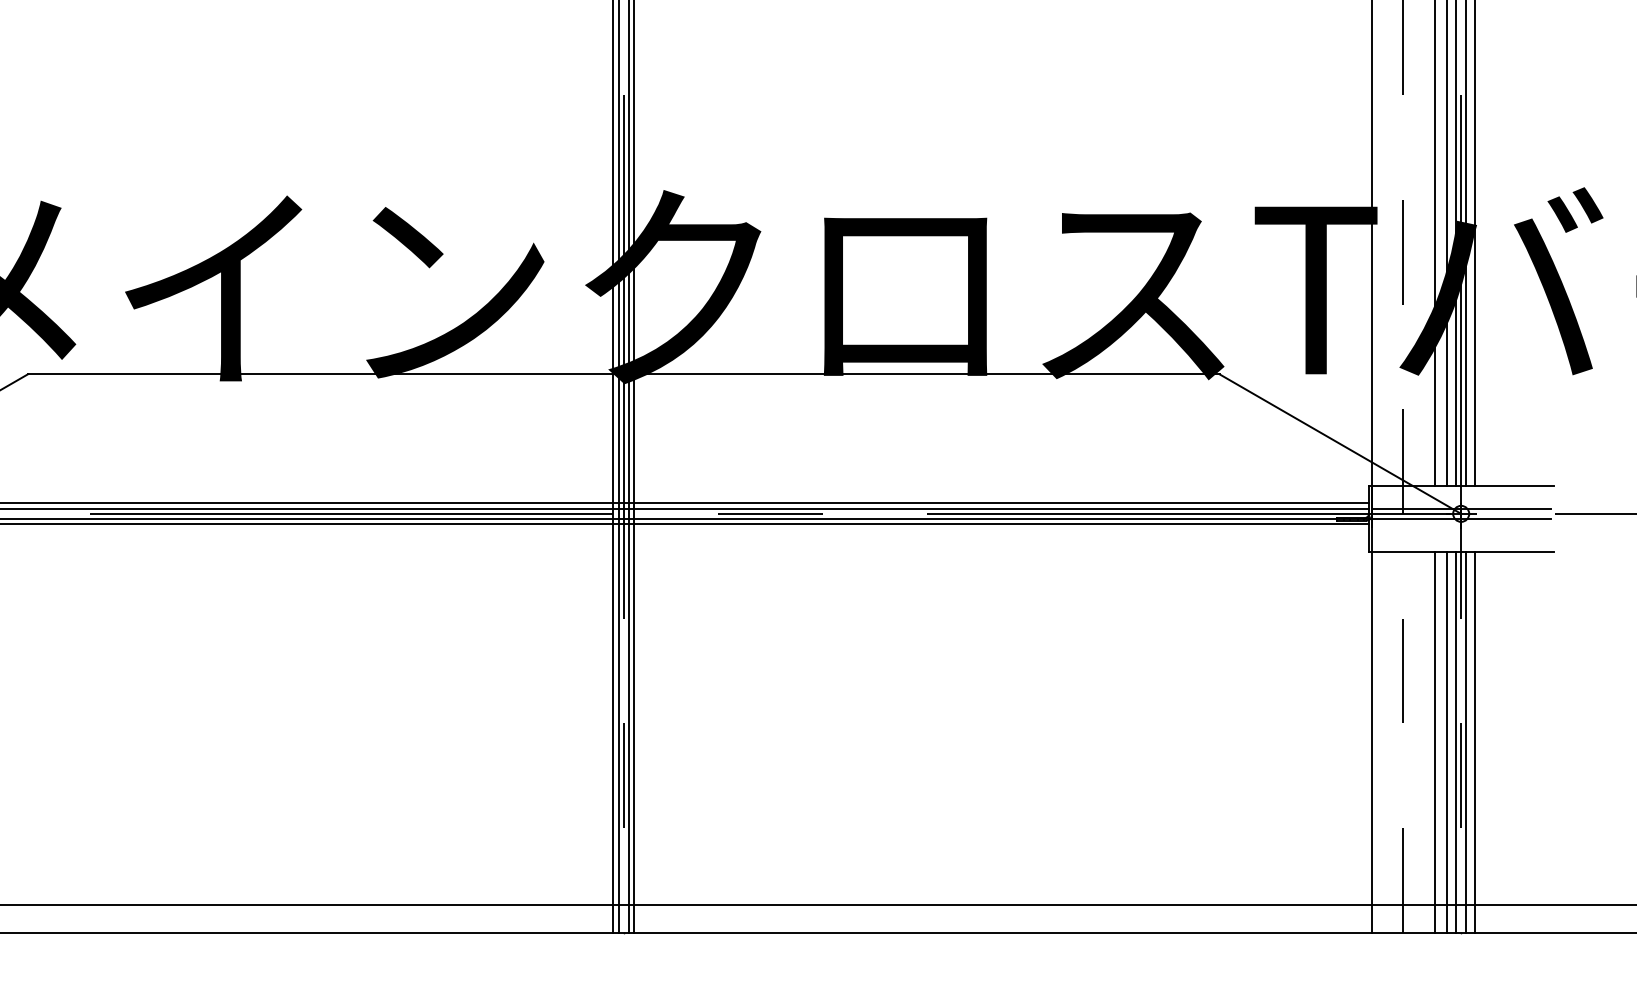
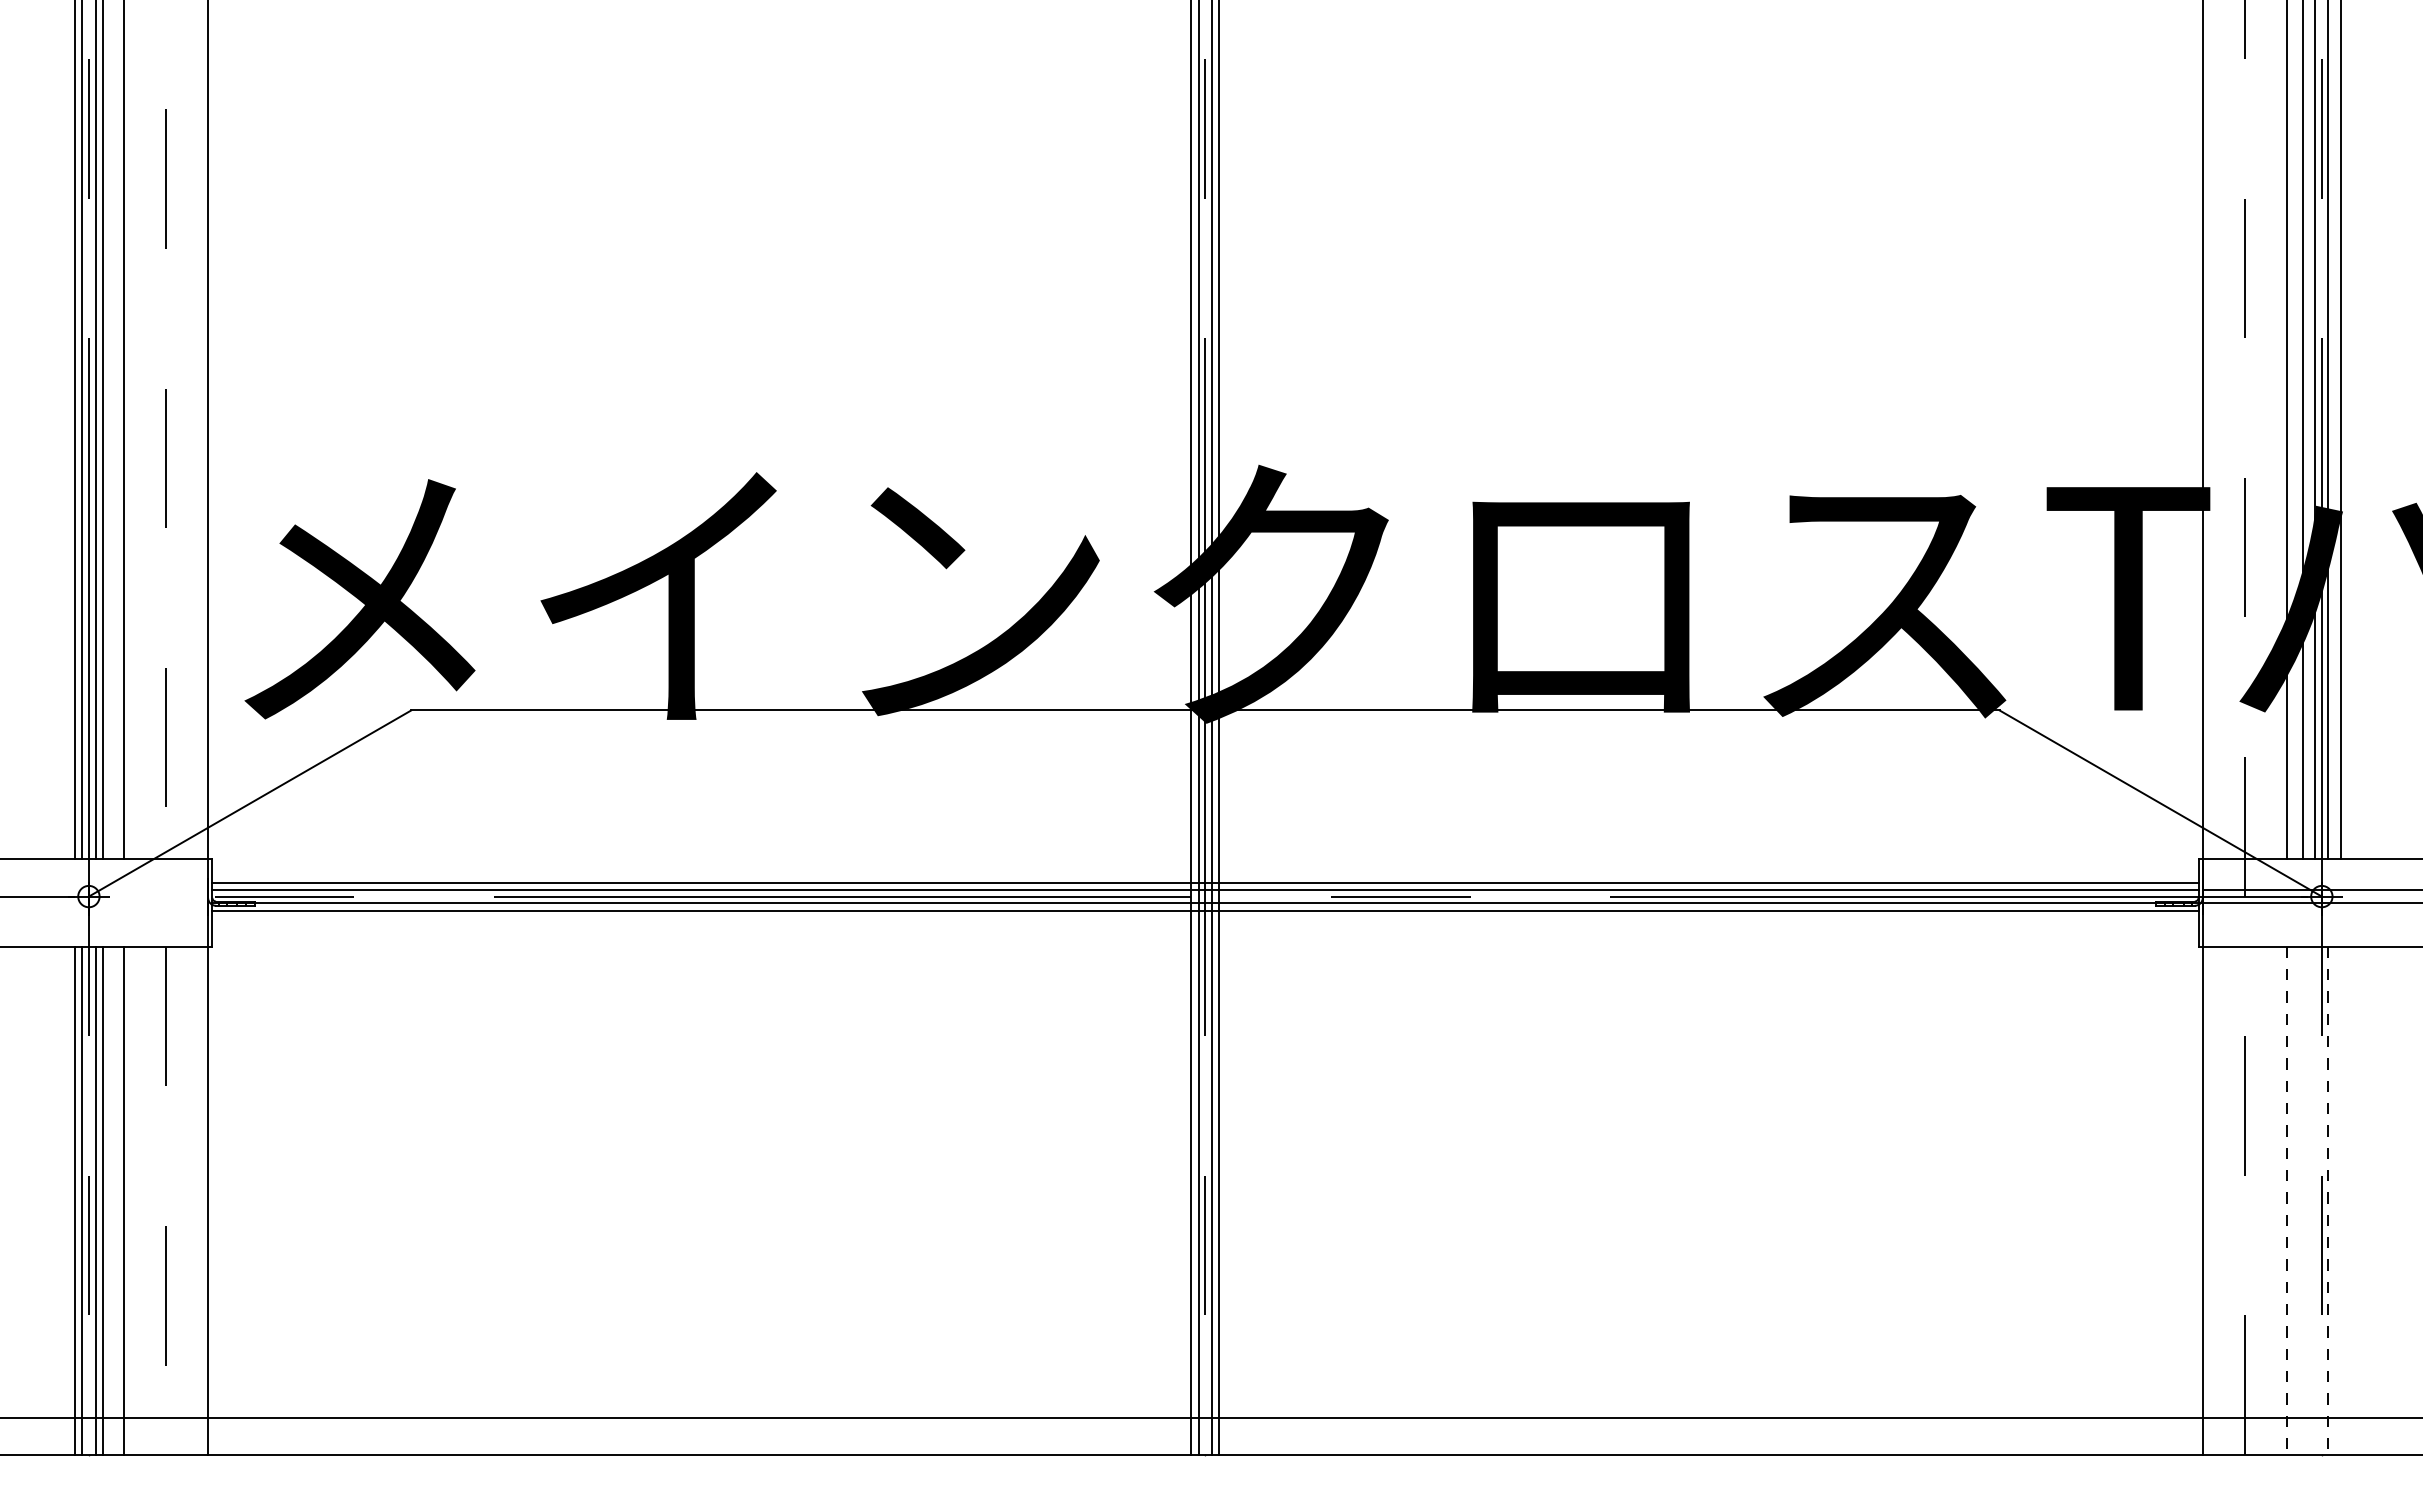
line: (1434, 741) -> (2286, 1200), solid -> dashed
line: (1447, 741) -> (2303, 1200), removed
line: (1456, 741) -> (2315, 1200), removed
line: (1466, 741) -> (2328, 1200), solid -> dashed
line: (1475, 741) -> (2340, 1200), removed

